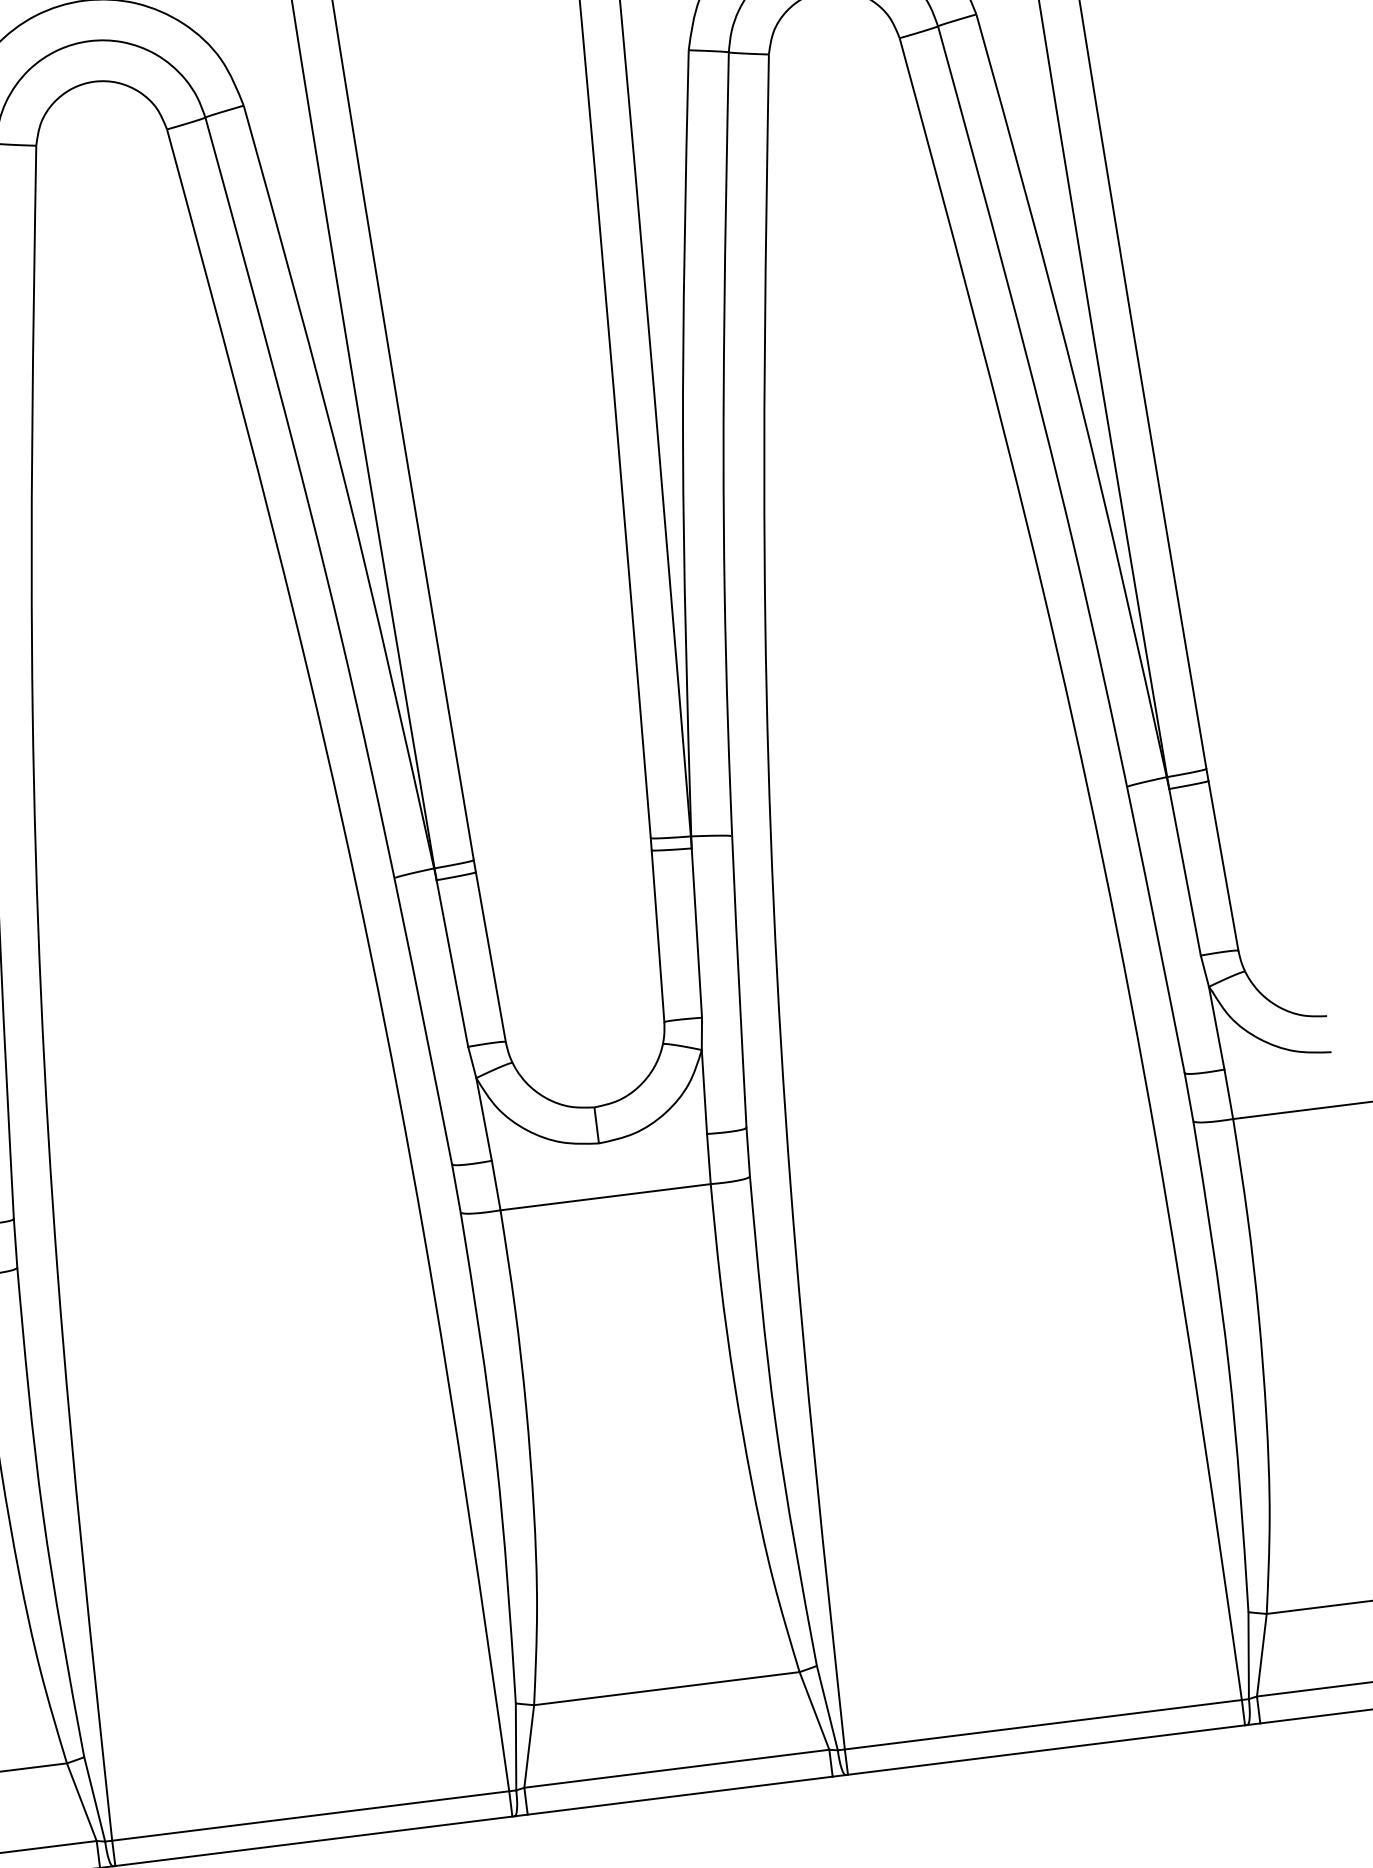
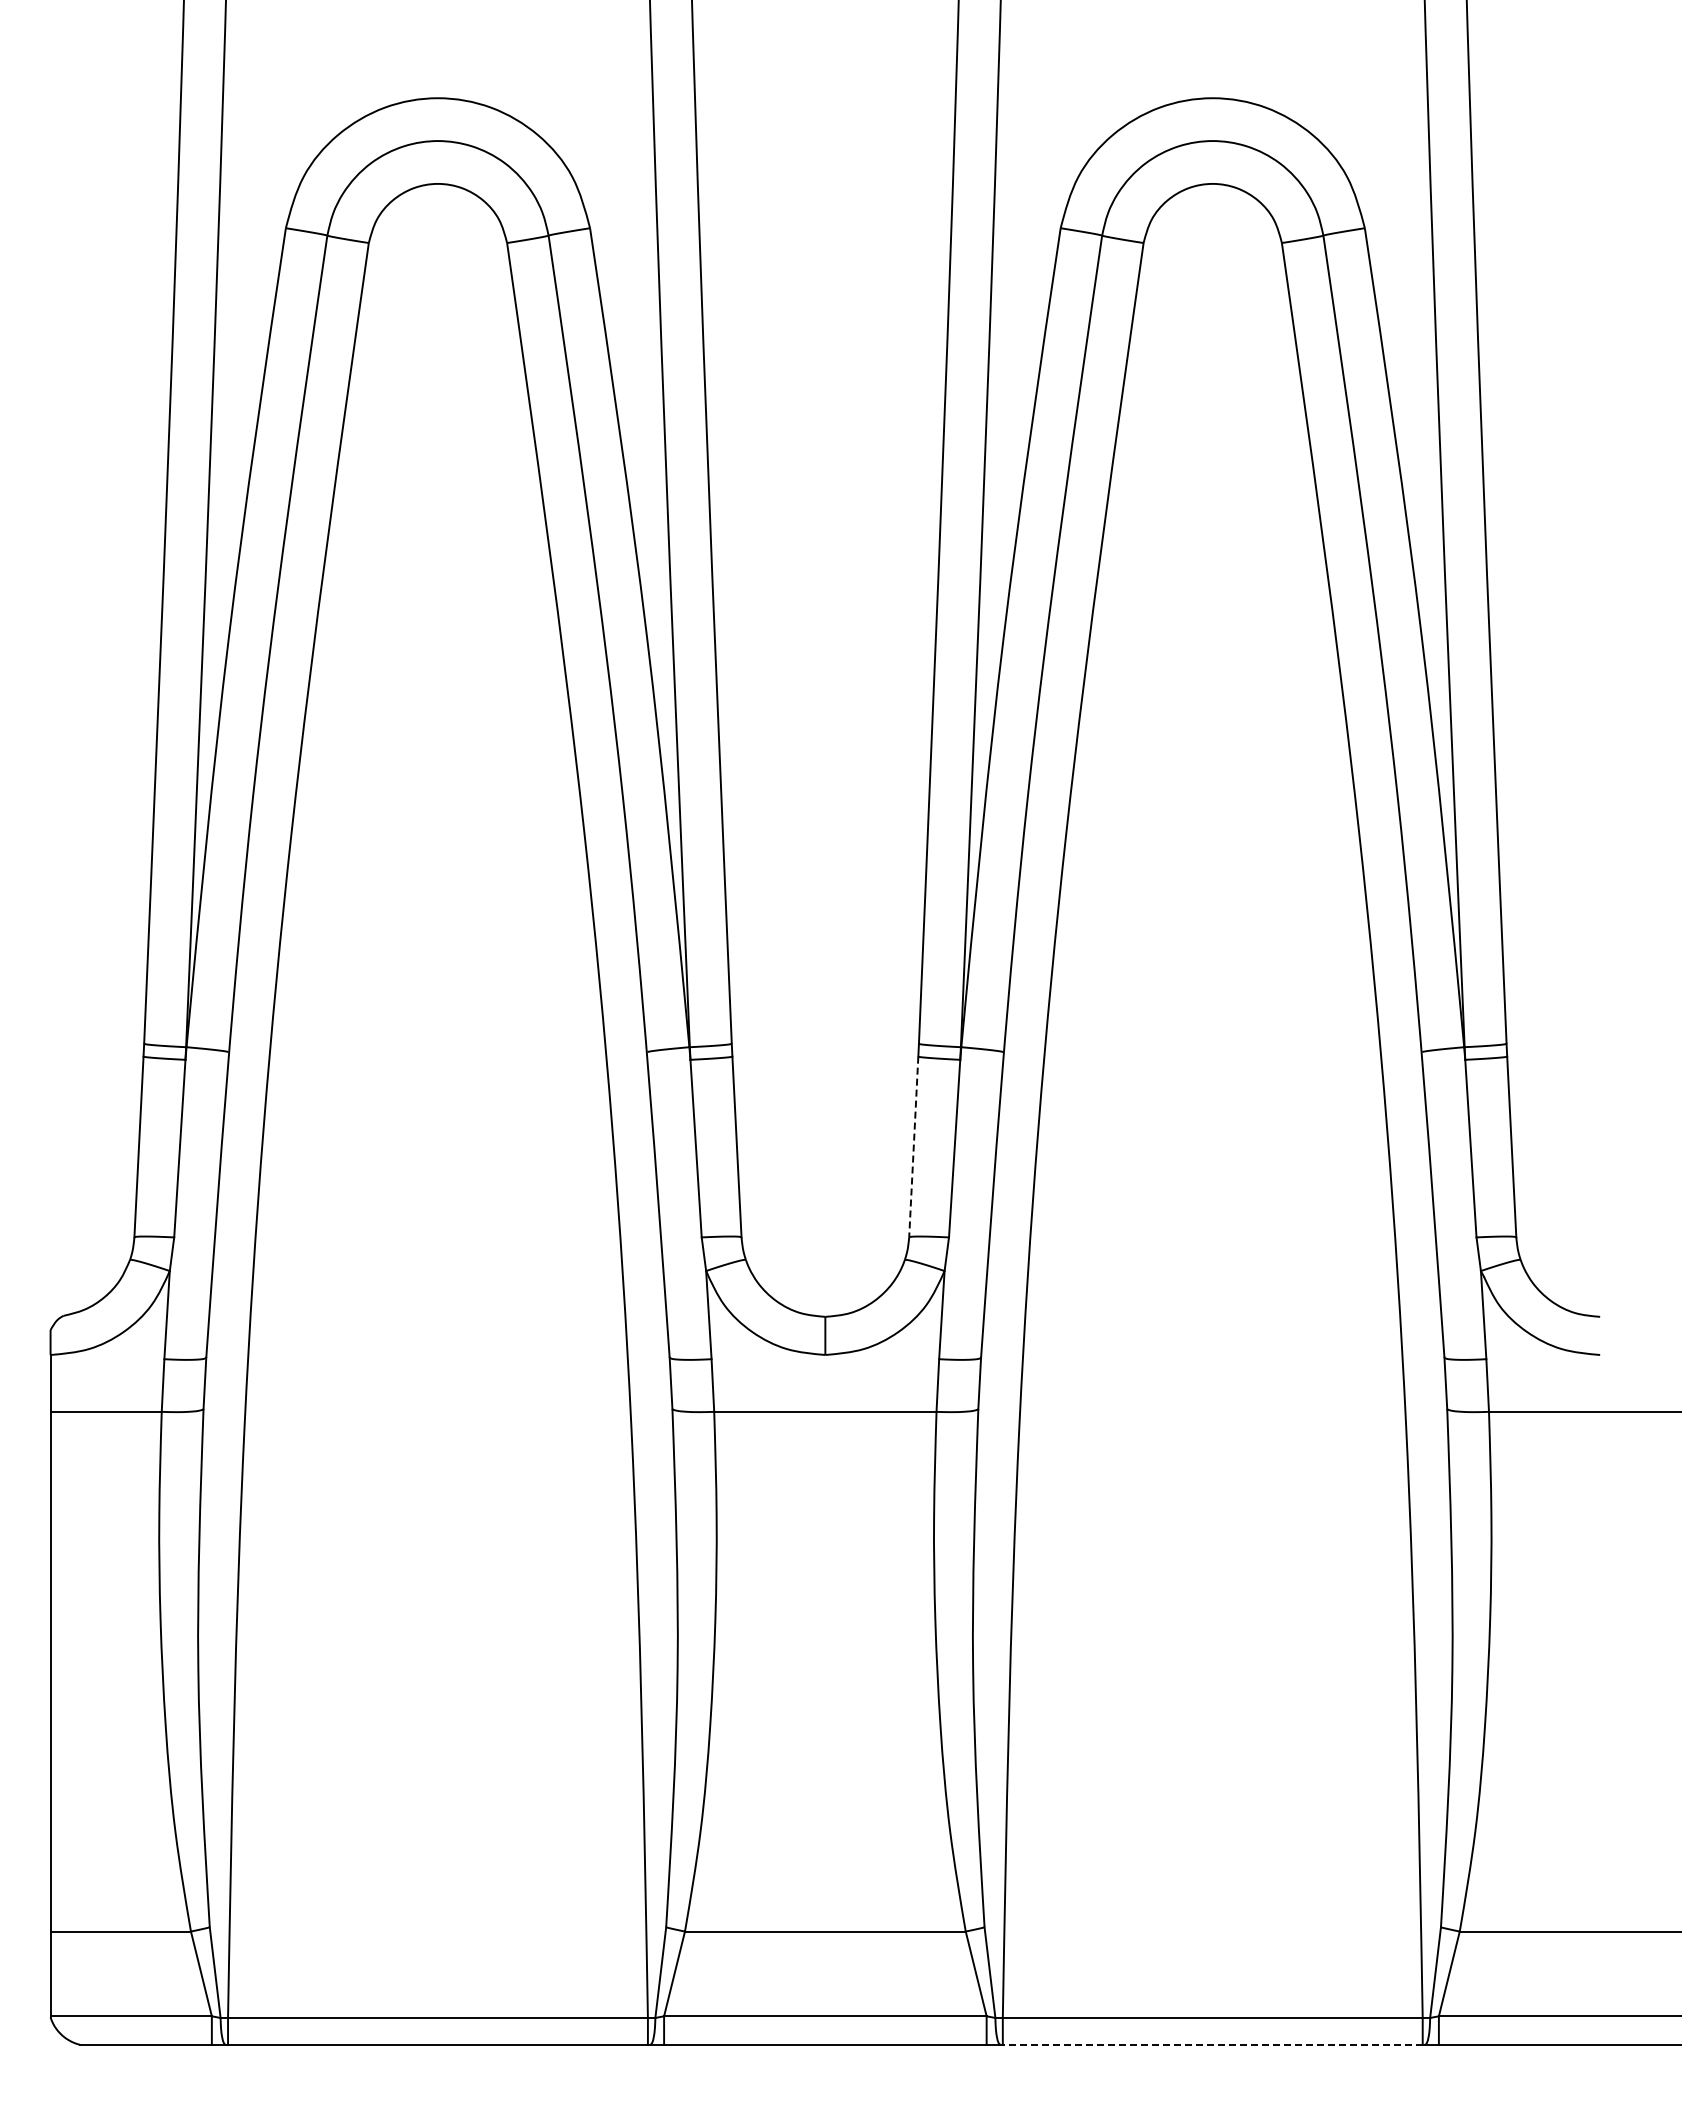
line: (657, 936) -> (913, 1147), solid -> dashed
line: (1046, 1749) -> (1212, 2044), solid -> dashed

